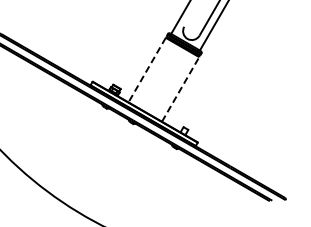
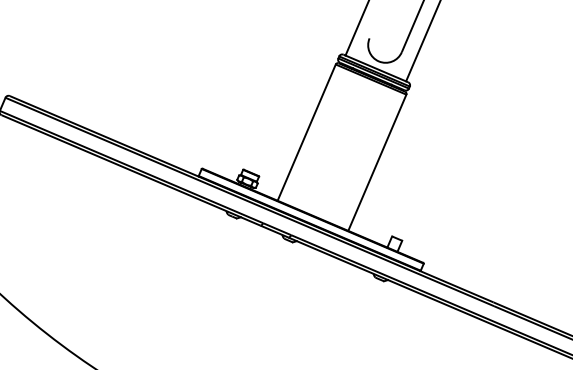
line: (146, 70) -> (305, 133), dashed -> solid
line: (180, 89) -> (377, 162), dashed -> solid

